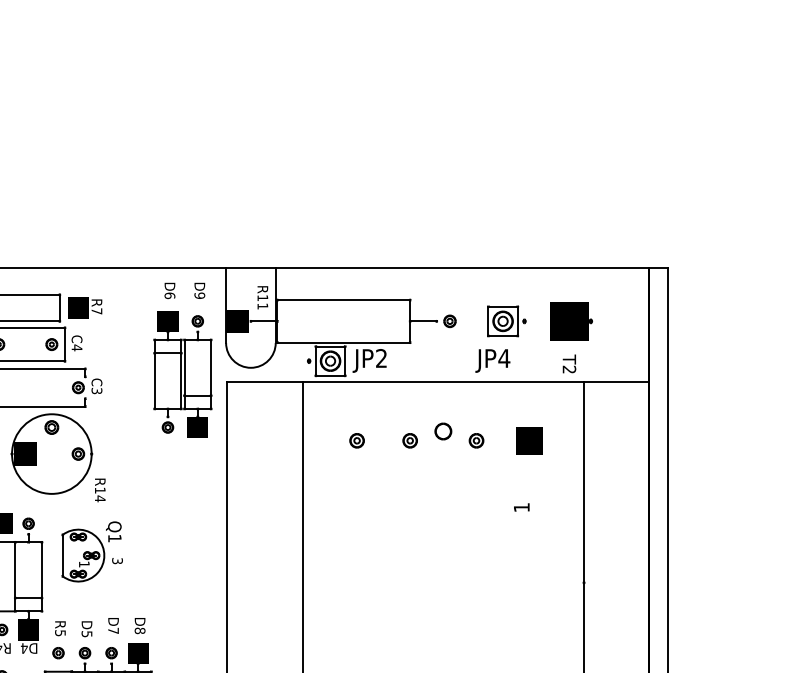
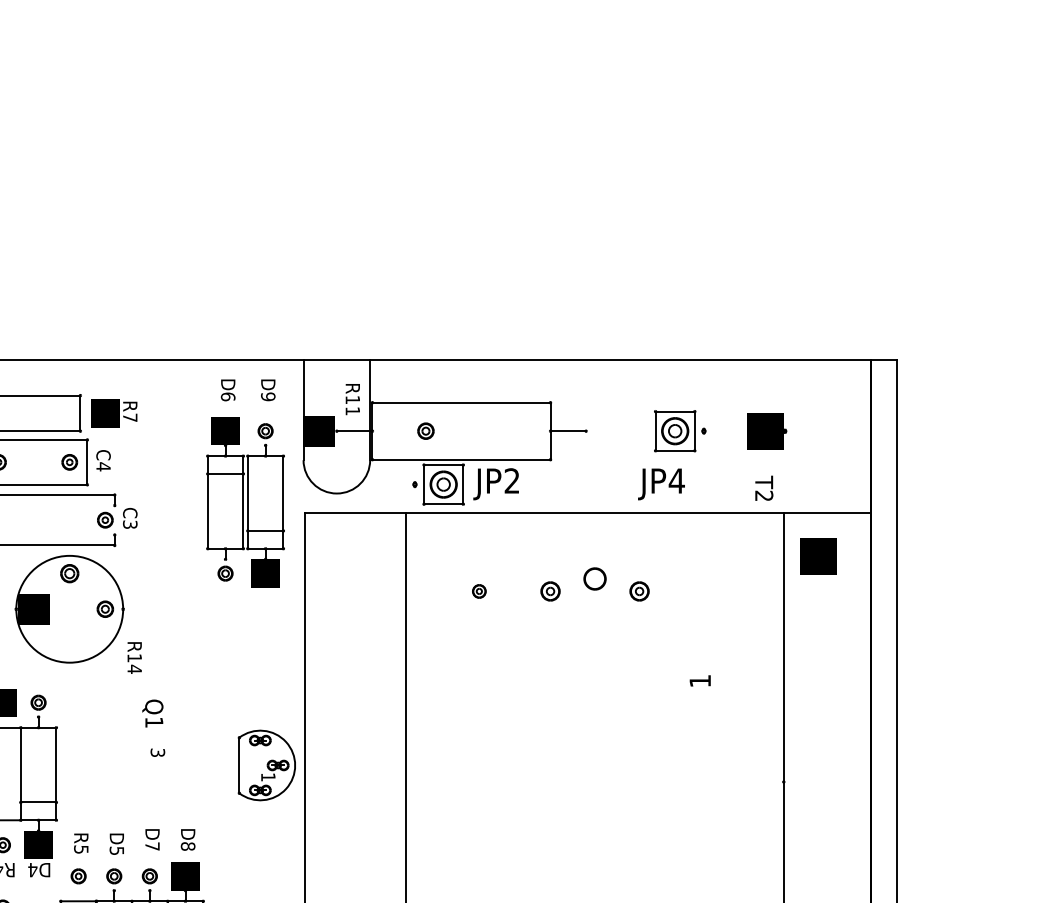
part: (449, 320) -> (425, 430), moved
part: (571, 321) -> (766, 431), size x0.7
part: (357, 440) -> (479, 591), size x0.7
part: (529, 440) -> (818, 556), moved
part: (82, 555) -> (266, 765), moved

